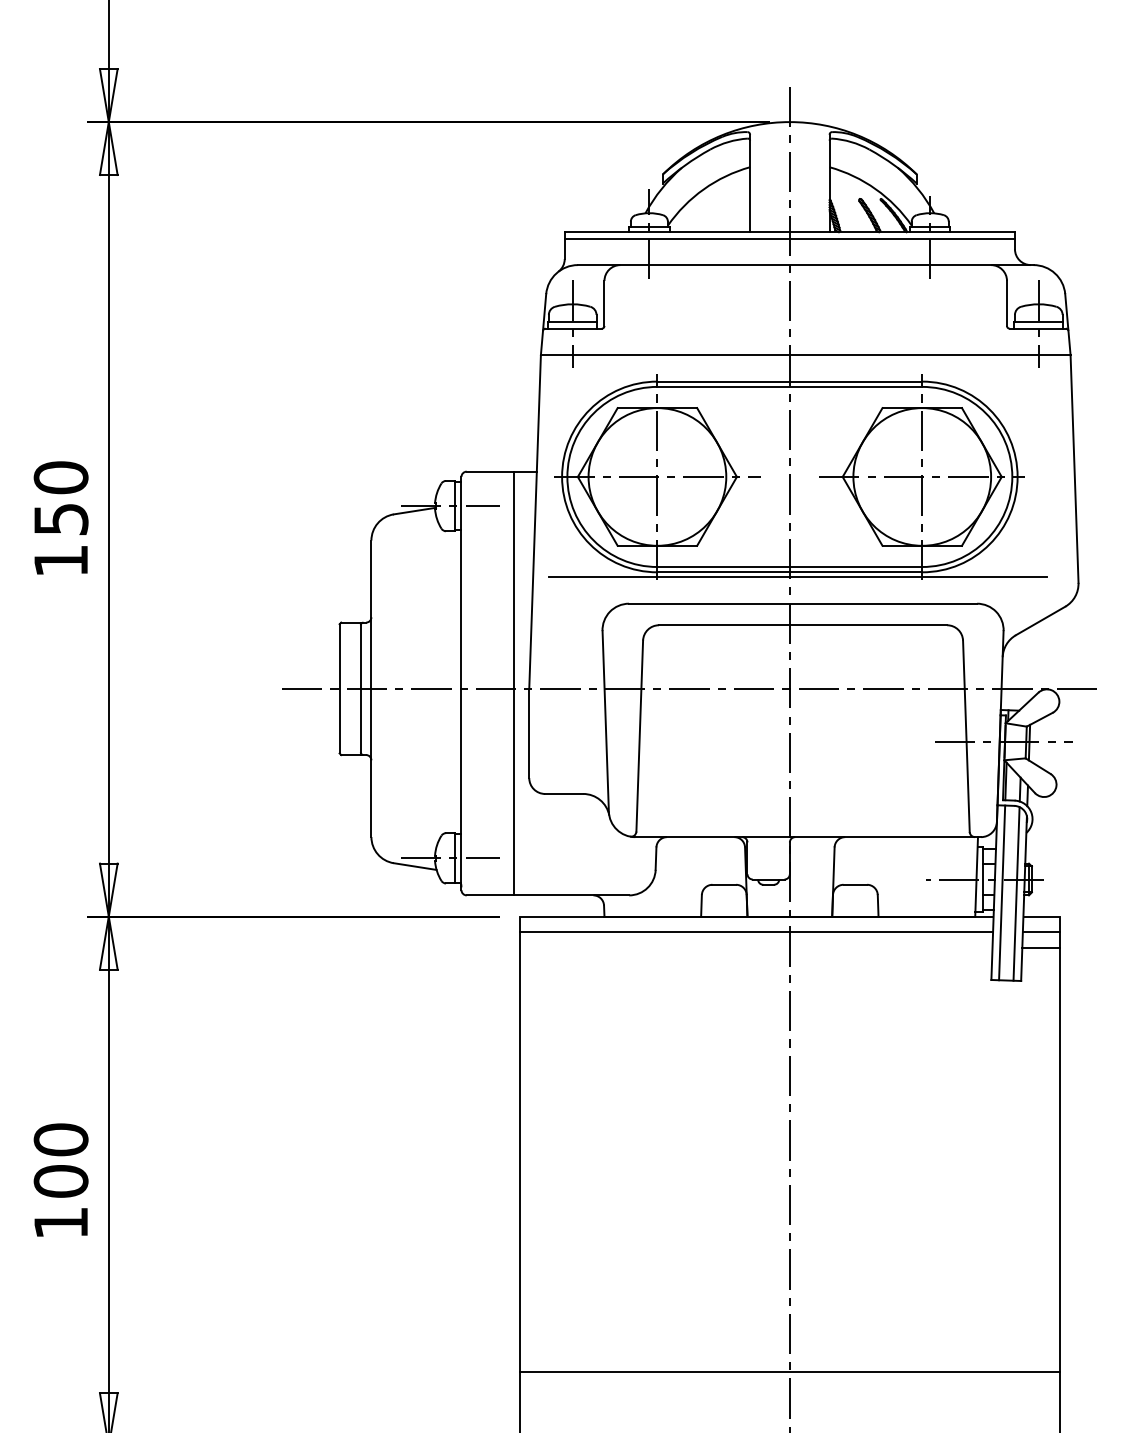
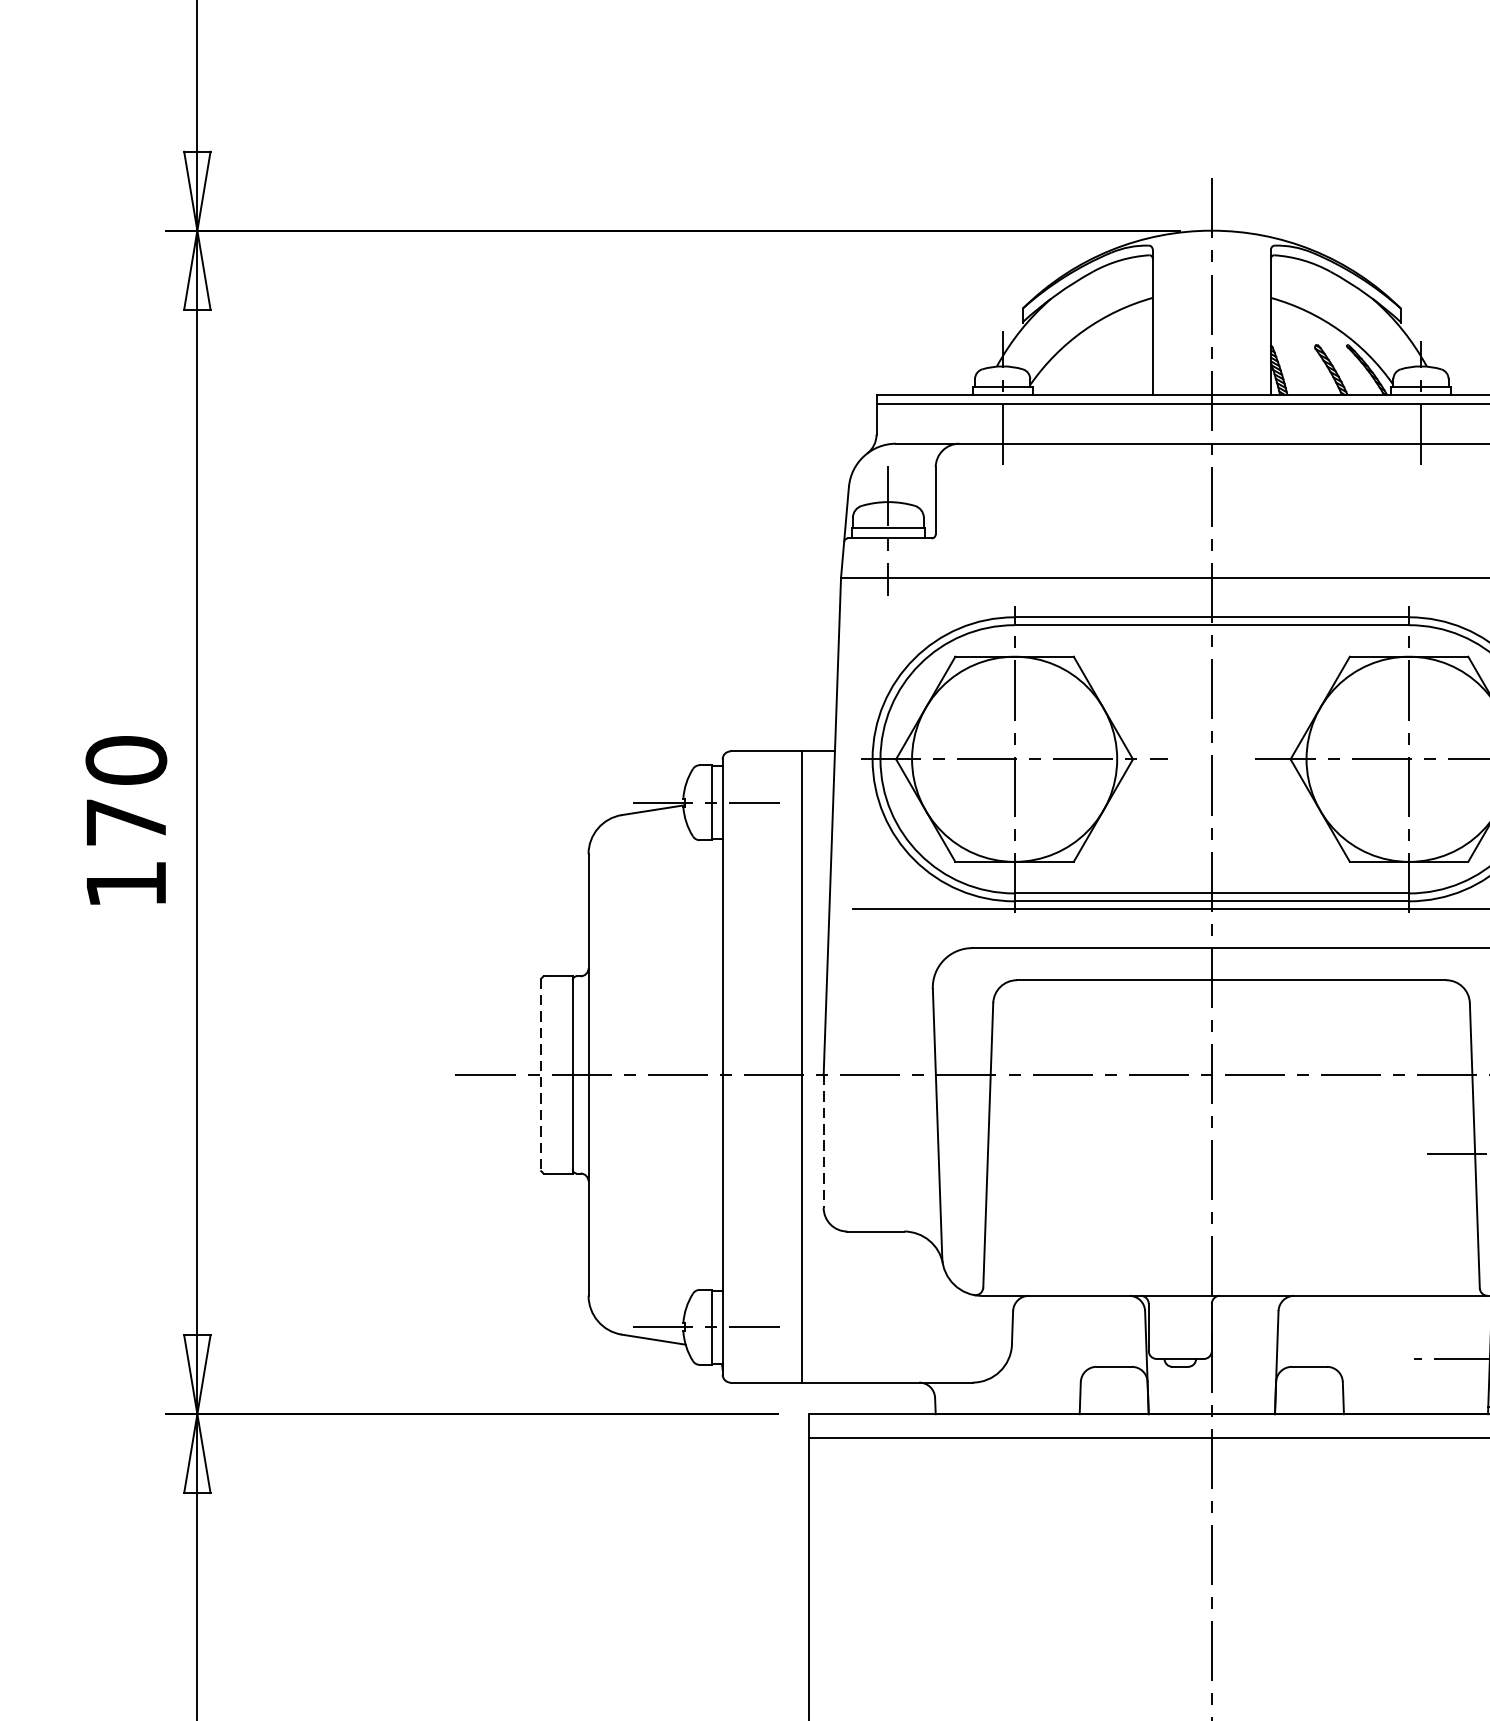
text: (61, 519) -> (126, 822), 150 -> 170
line: (339, 688) -> (541, 1074), solid -> dashed
line: (529, 733) -> (824, 1141), solid -> dashed

